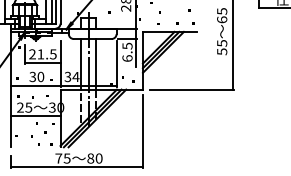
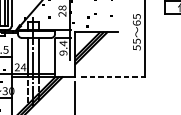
text: (127, 51) -> (63, 47), 6.5 -> 9.4
text: (67, 77) -> (16, 67), 34 -> 24
line: (191, 89) -> (113, 77), solid -> dashed

